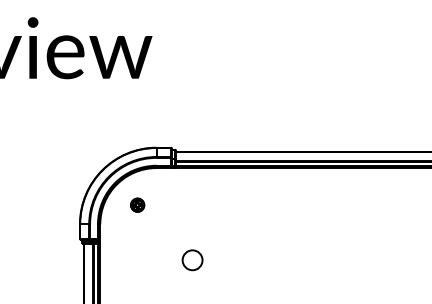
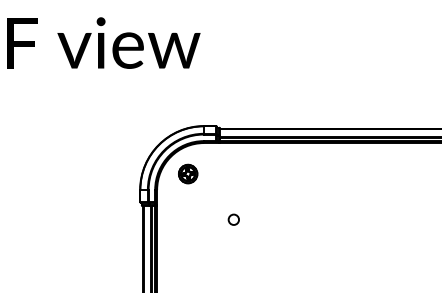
part: (137, 204) -> (188, 173), size x1.67
circle: (191, 259) -> (233, 219), size x0.62

